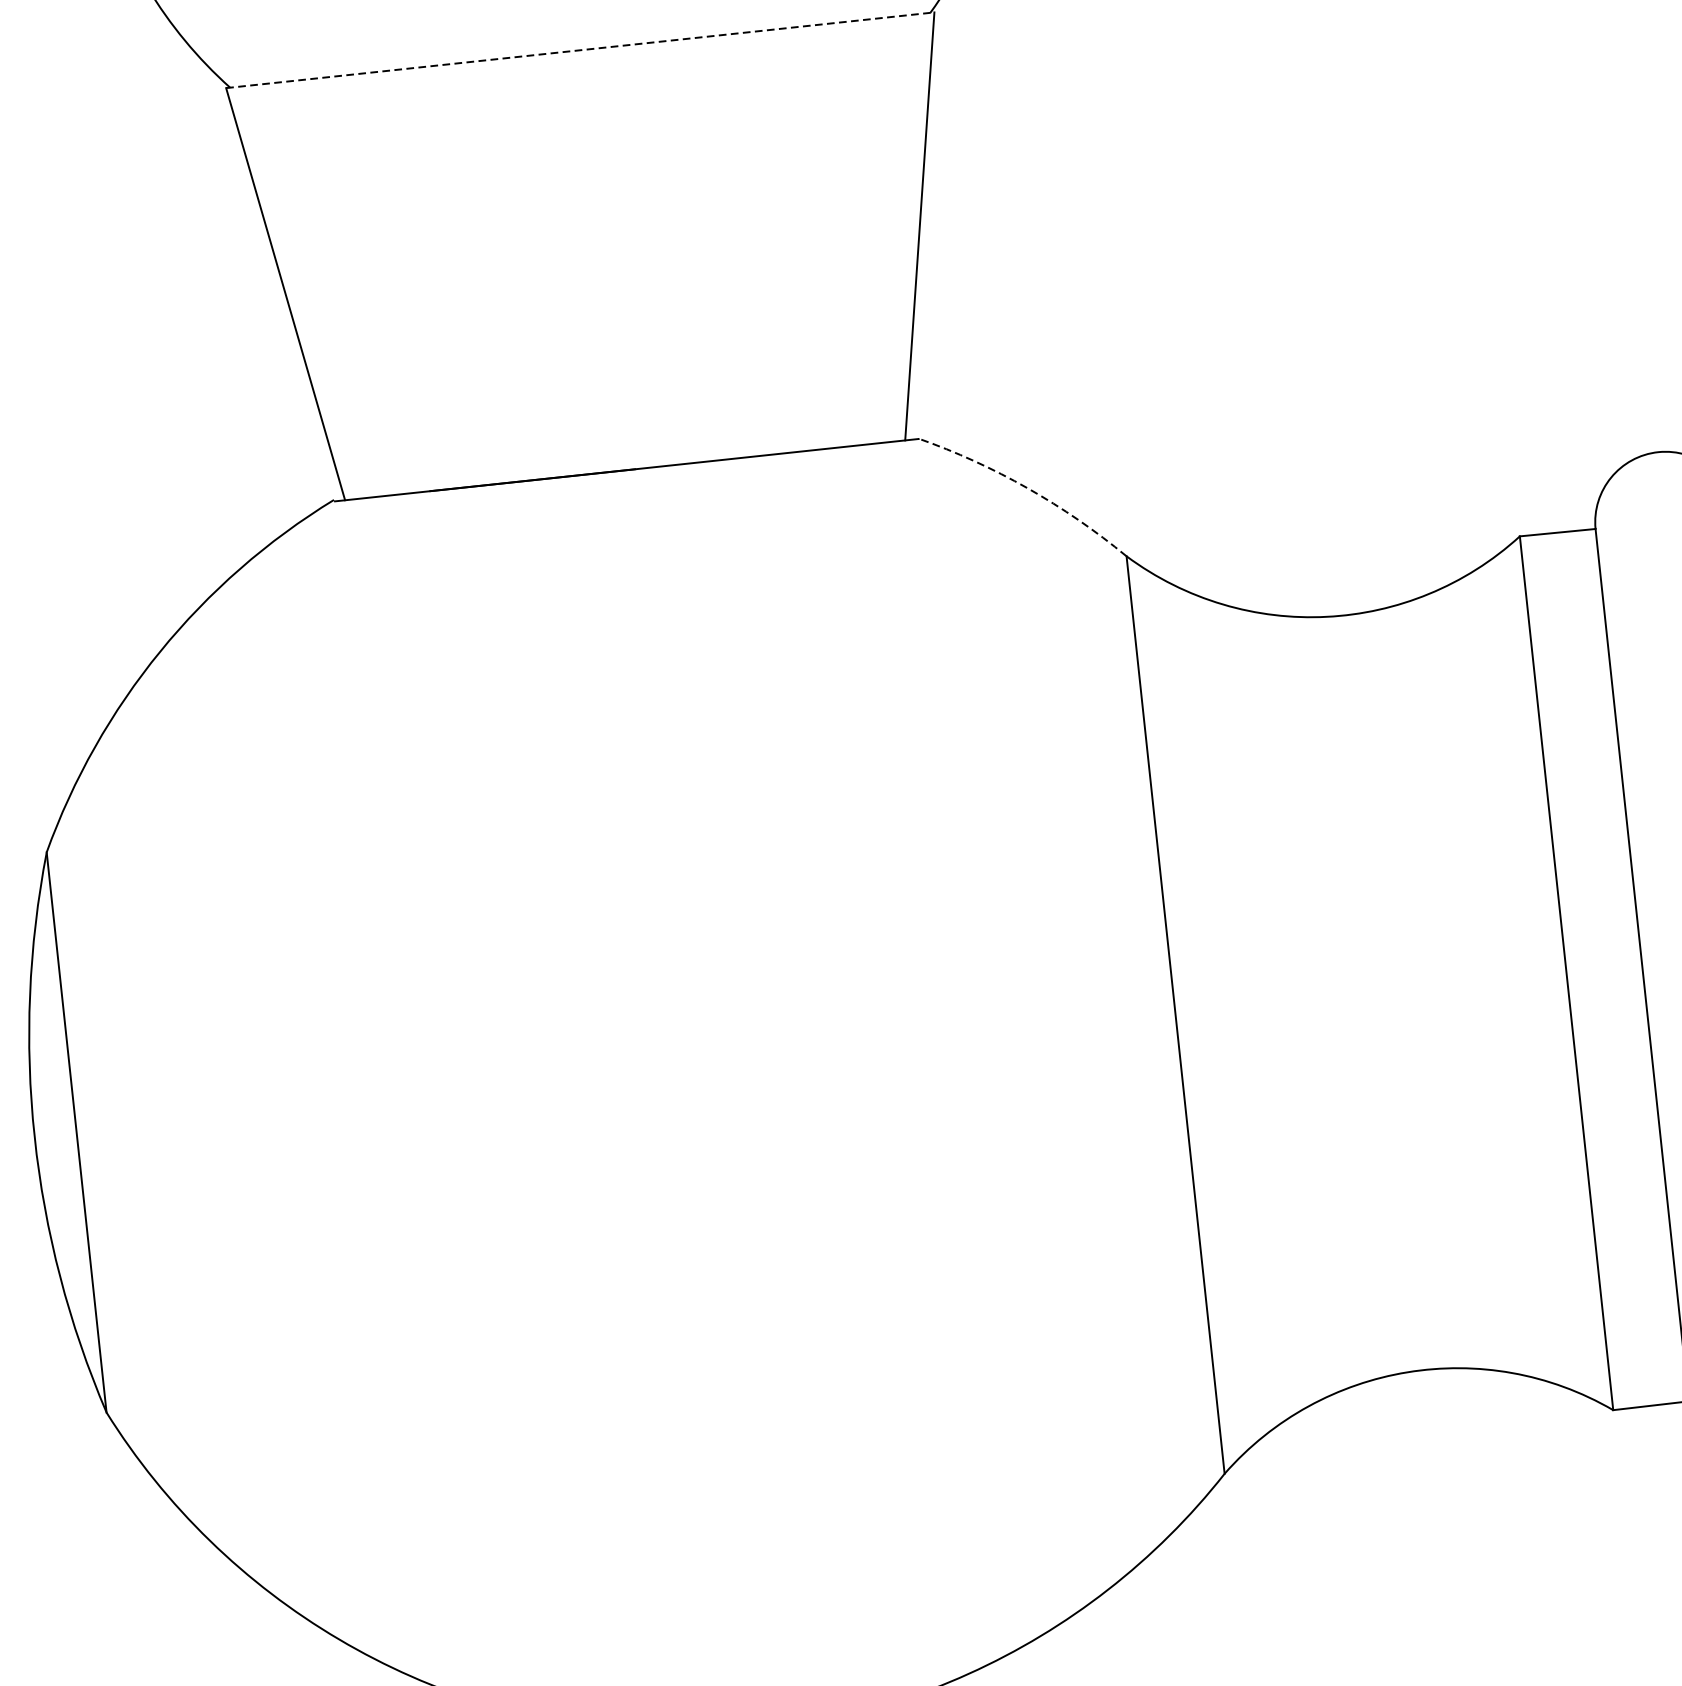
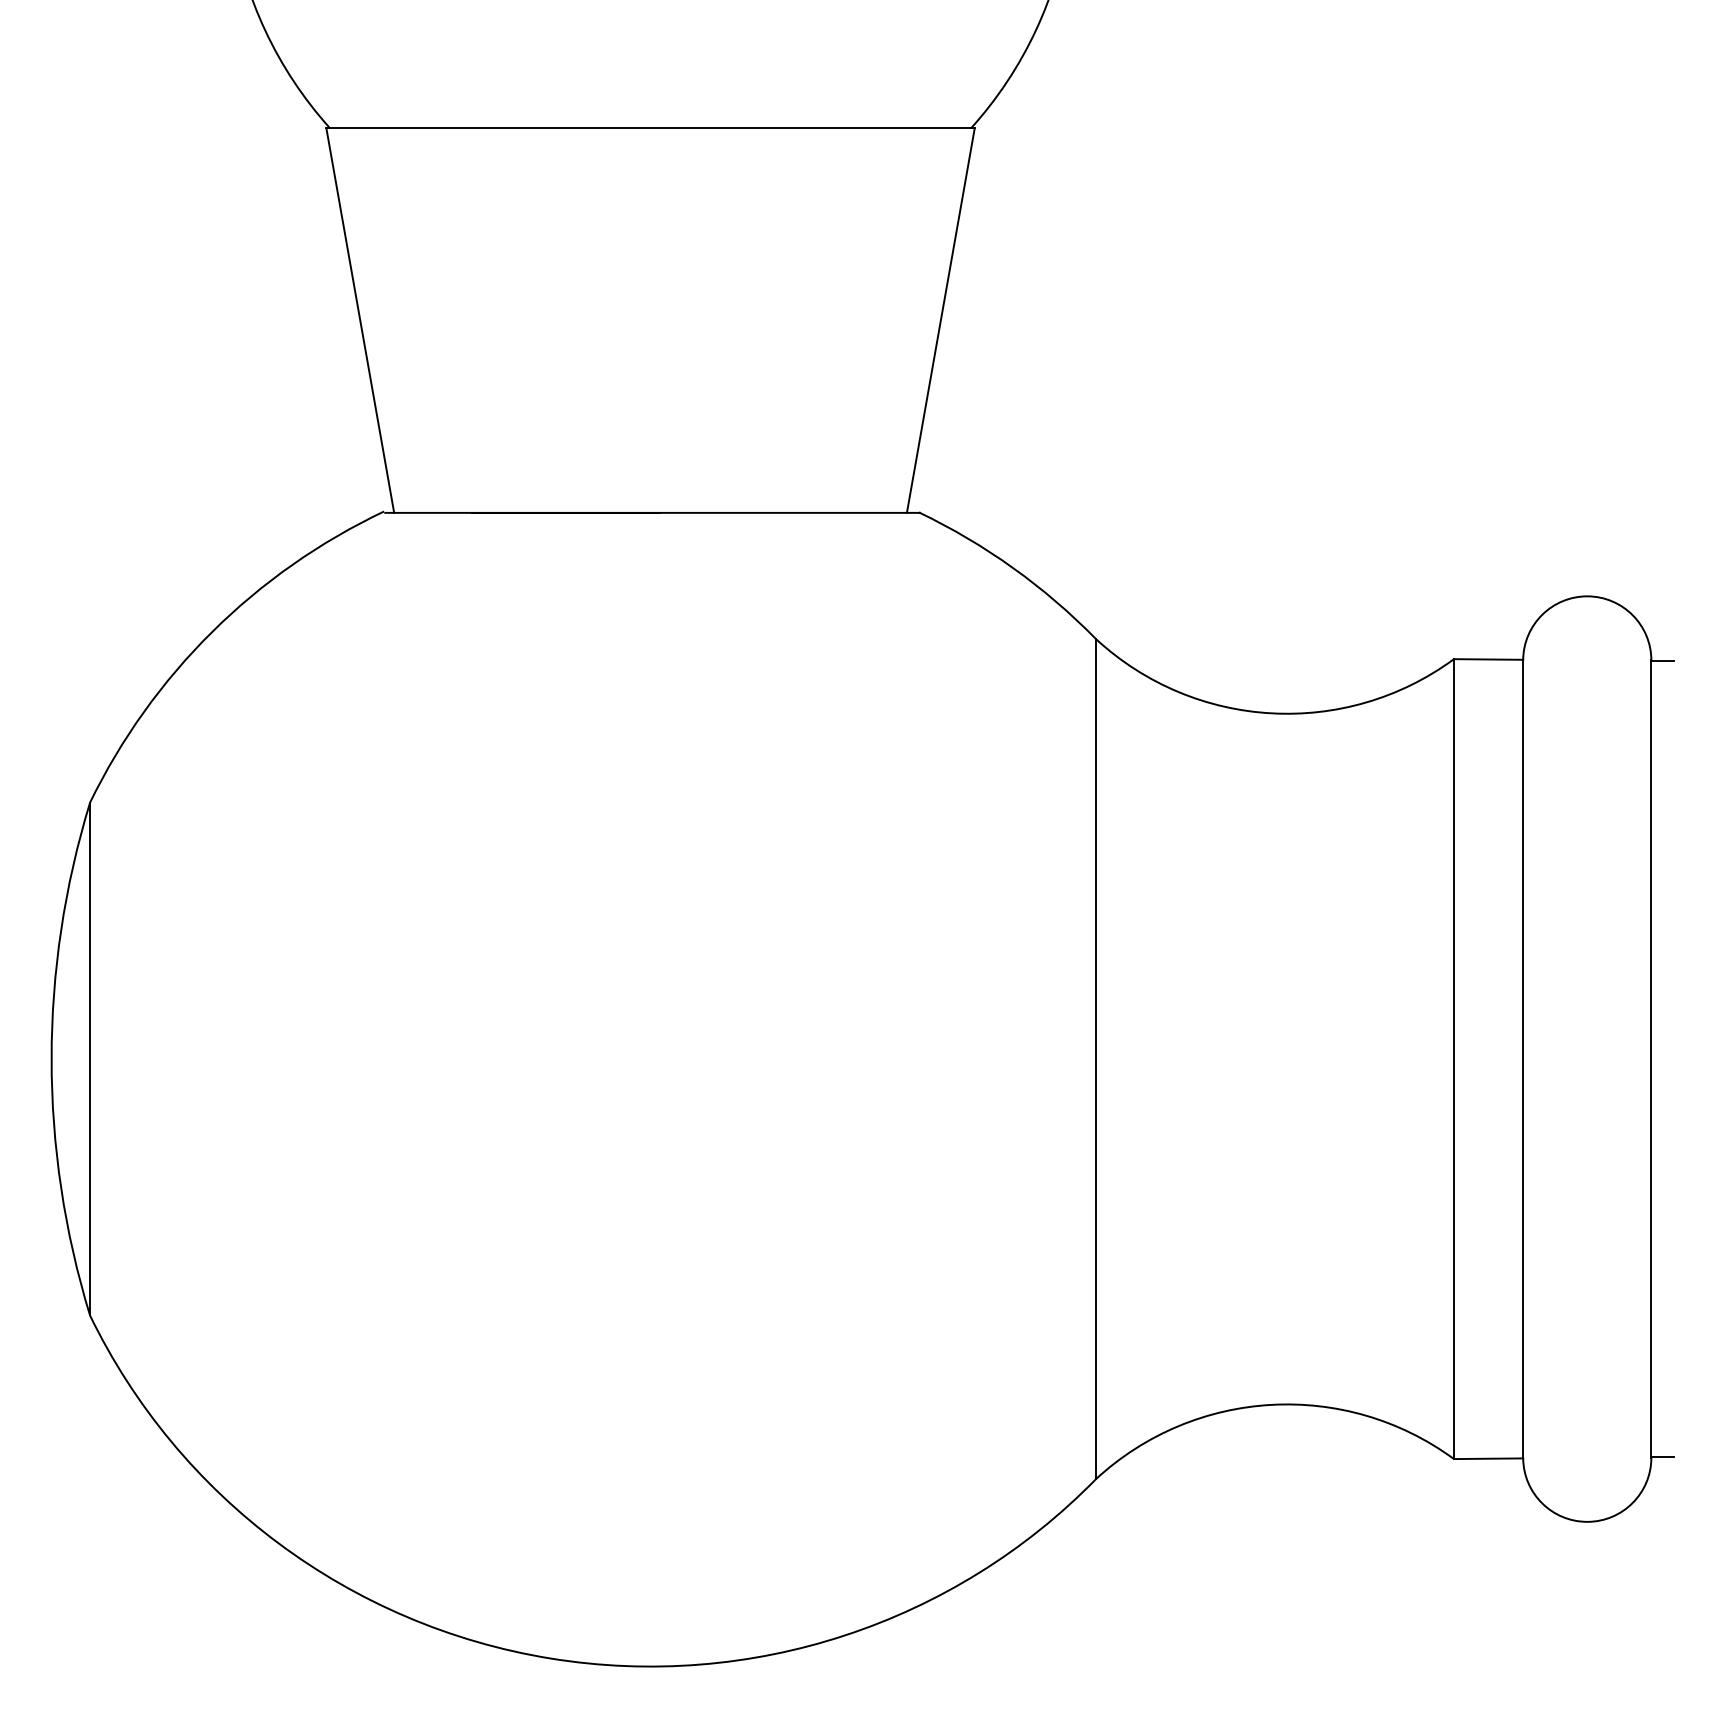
line: (581, 50) -> (651, 128), dashed -> solid
arc: (1028, 488) -> (1013, 568), dashed -> solid

